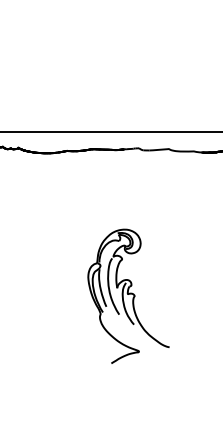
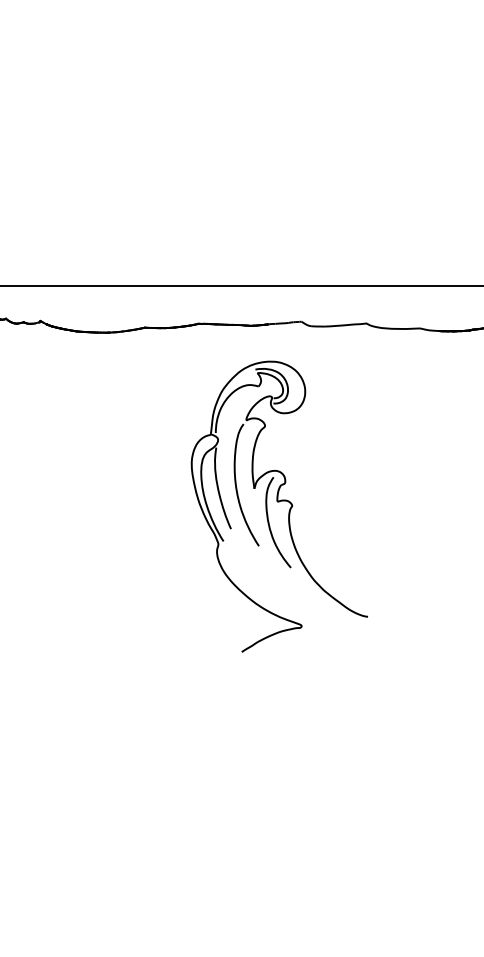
part: (128, 295) -> (278, 504), moved

